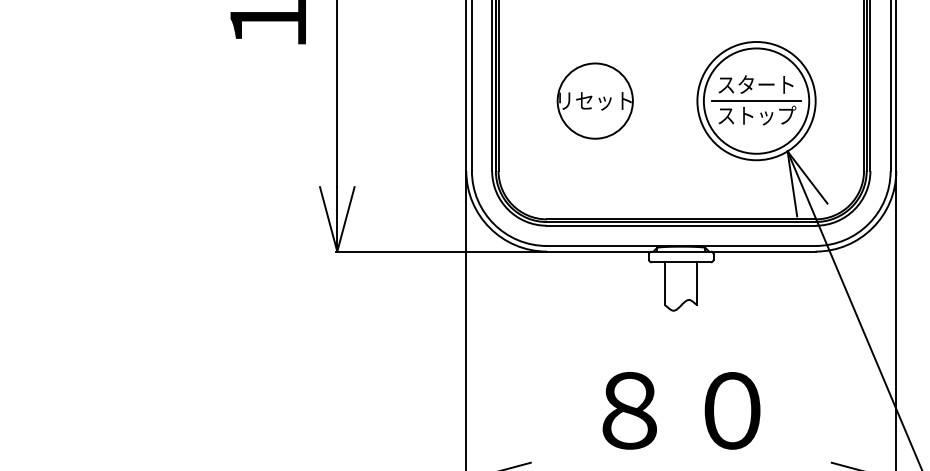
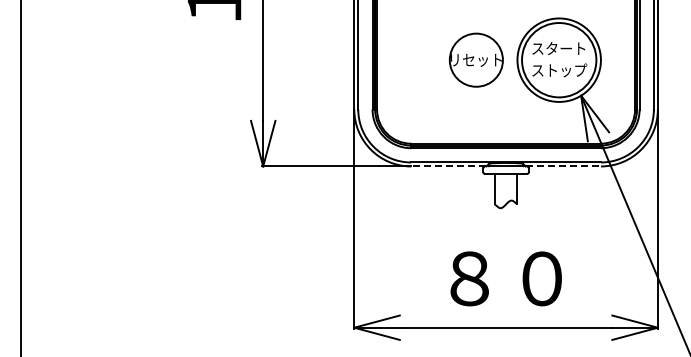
part: (594, 100) -> (475, 59), moved
line: (755, 101) -> (558, 60), removed
line: (599, 251) -> (448, 166), solid -> dashed
line: (762, 251) -> (563, 166), solid -> dashed

